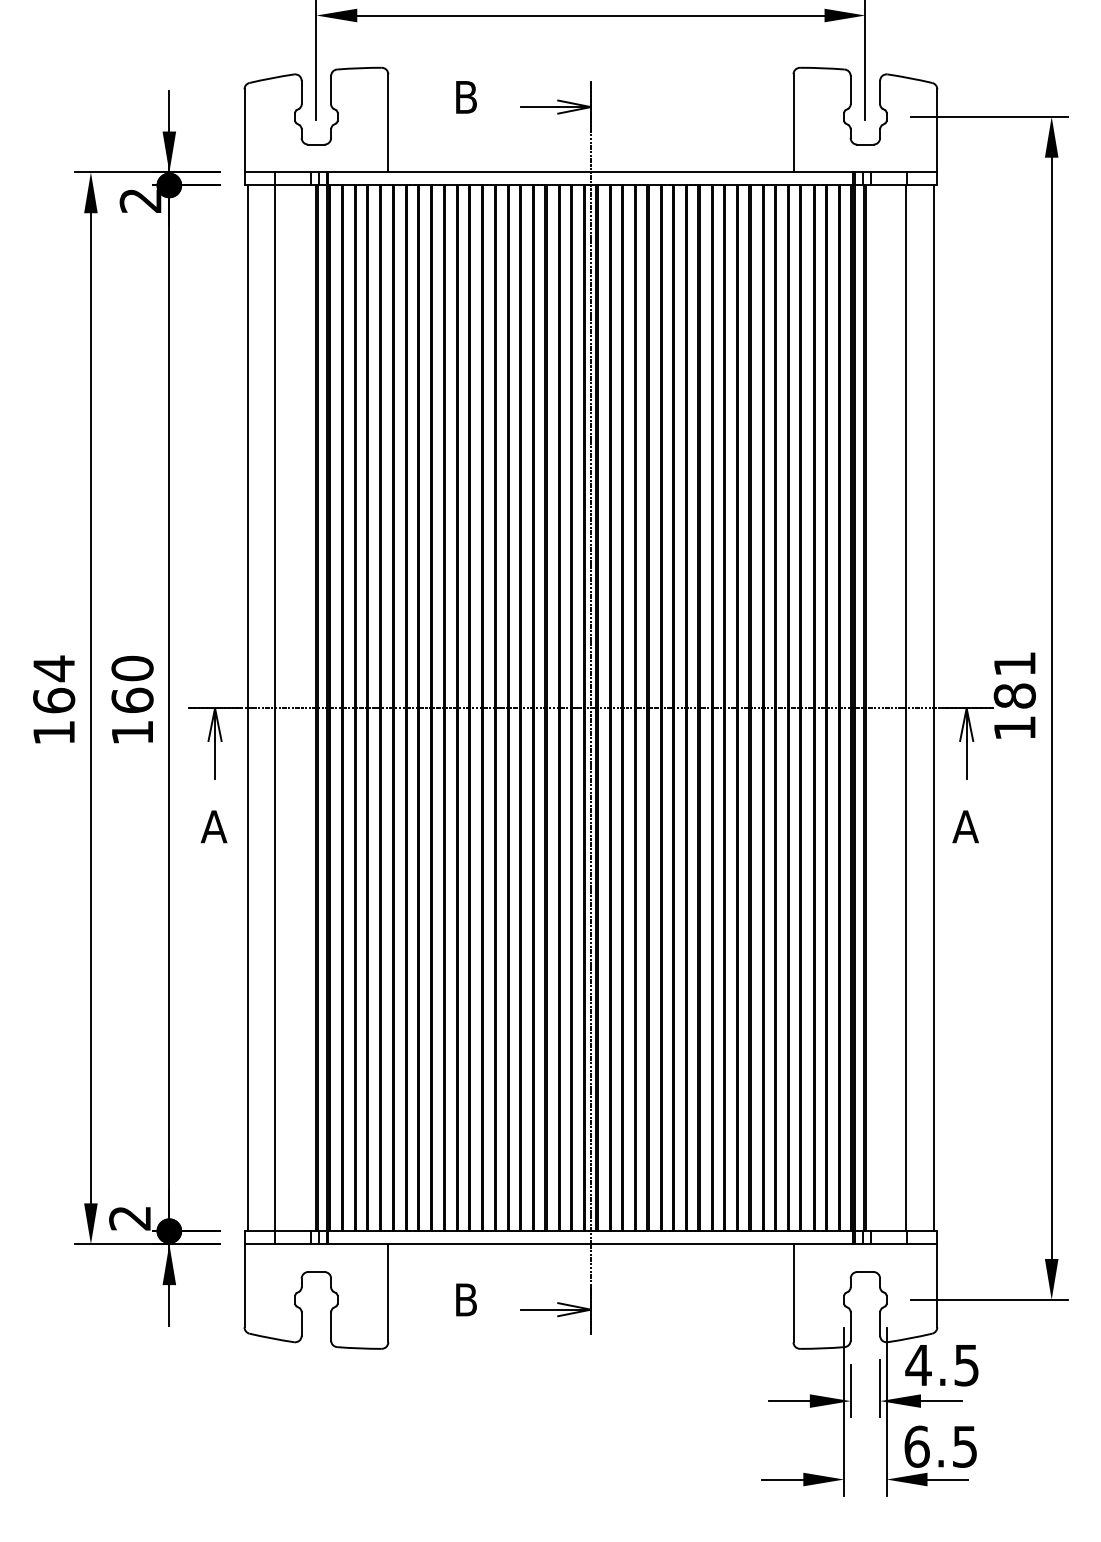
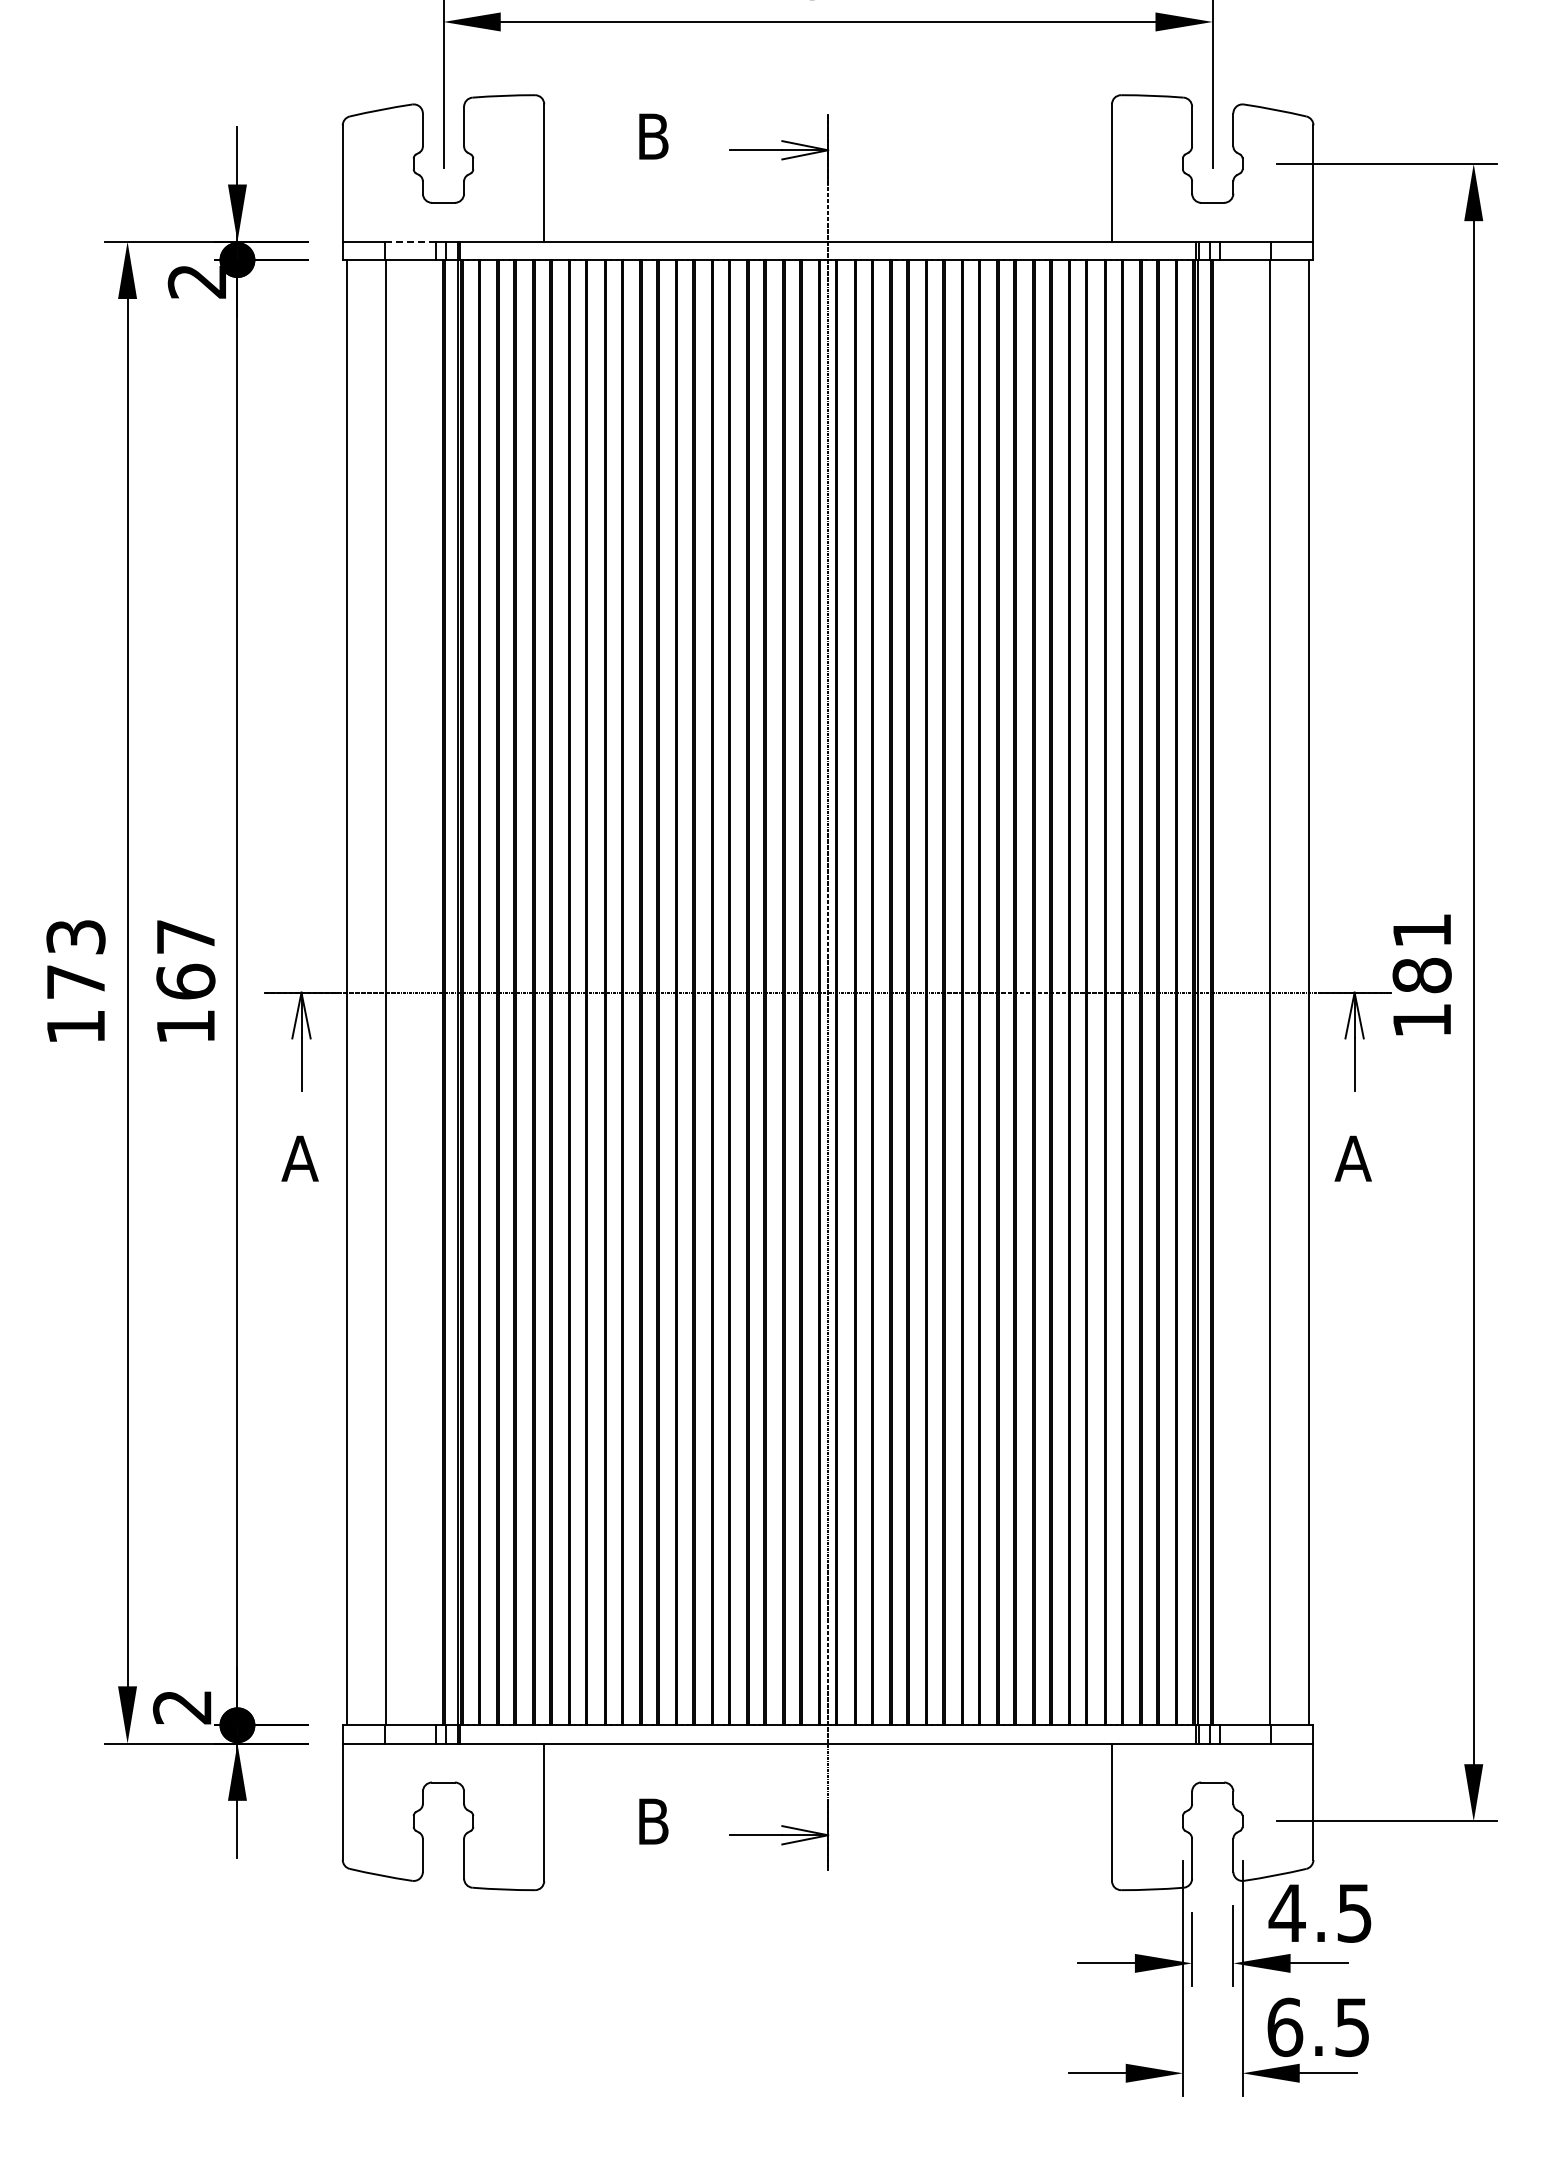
line: (293, 172) -> (411, 241), solid -> dashed
text: (132, 668) -> (185, 936), 160 -> 167
text: (53, 683) -> (75, 958), 164 -> 173

